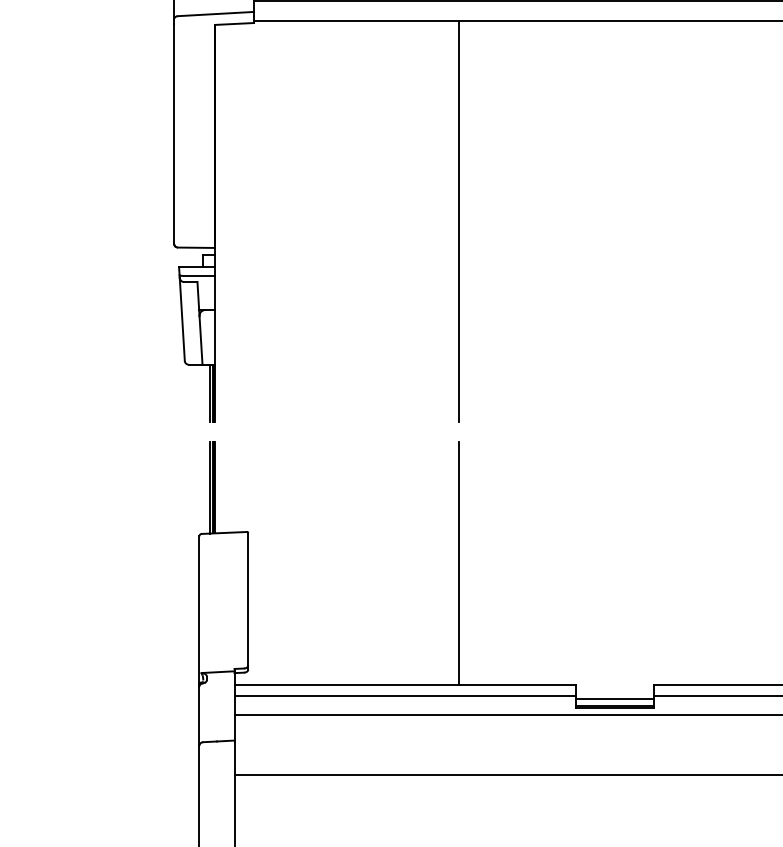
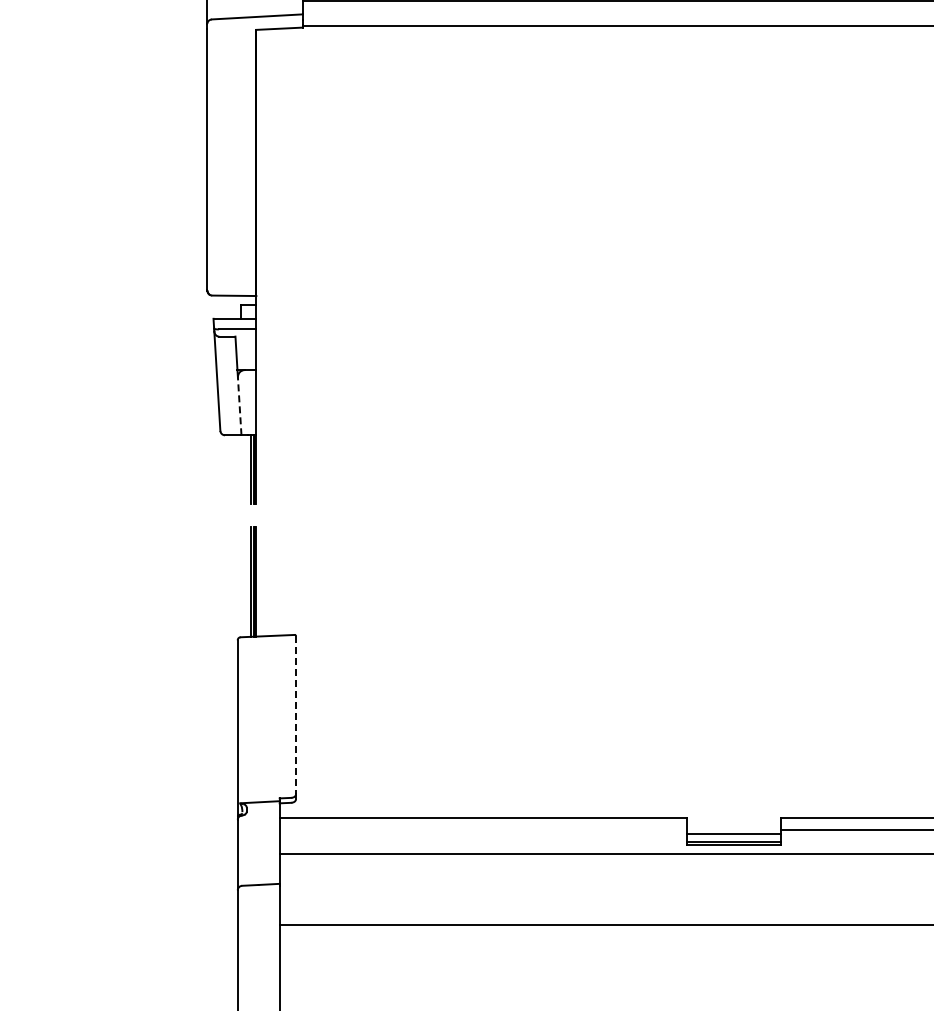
line: (458, 221) -> (547, 264), removed
line: (200, 340) -> (239, 406), solid -> dashed
line: (458, 563) -> (547, 672), removed
line: (247, 599) -> (295, 715), solid -> dashed
line: (405, 695) -> (483, 830), removed

